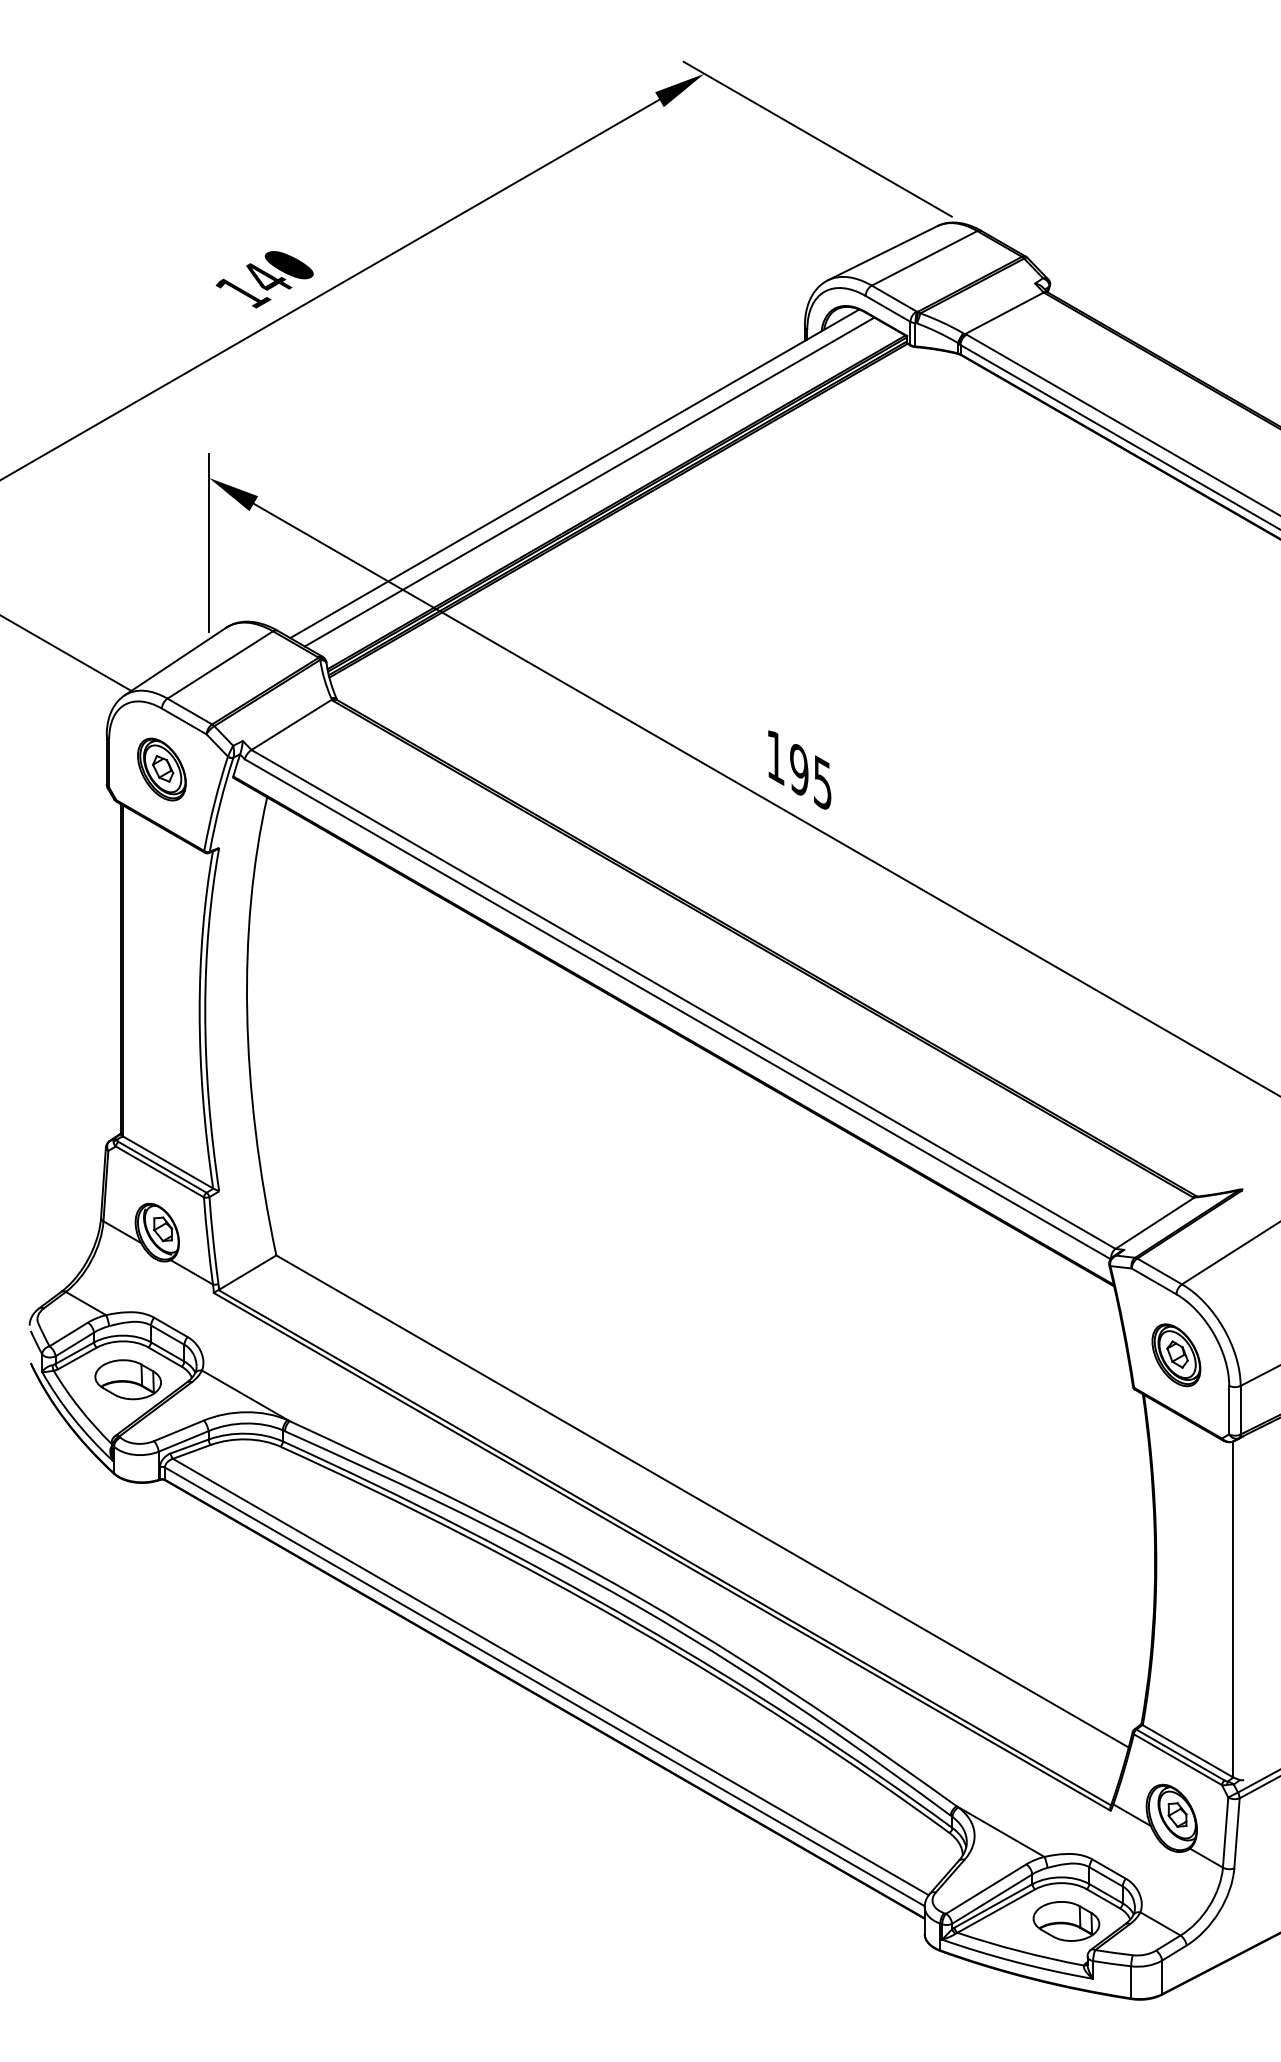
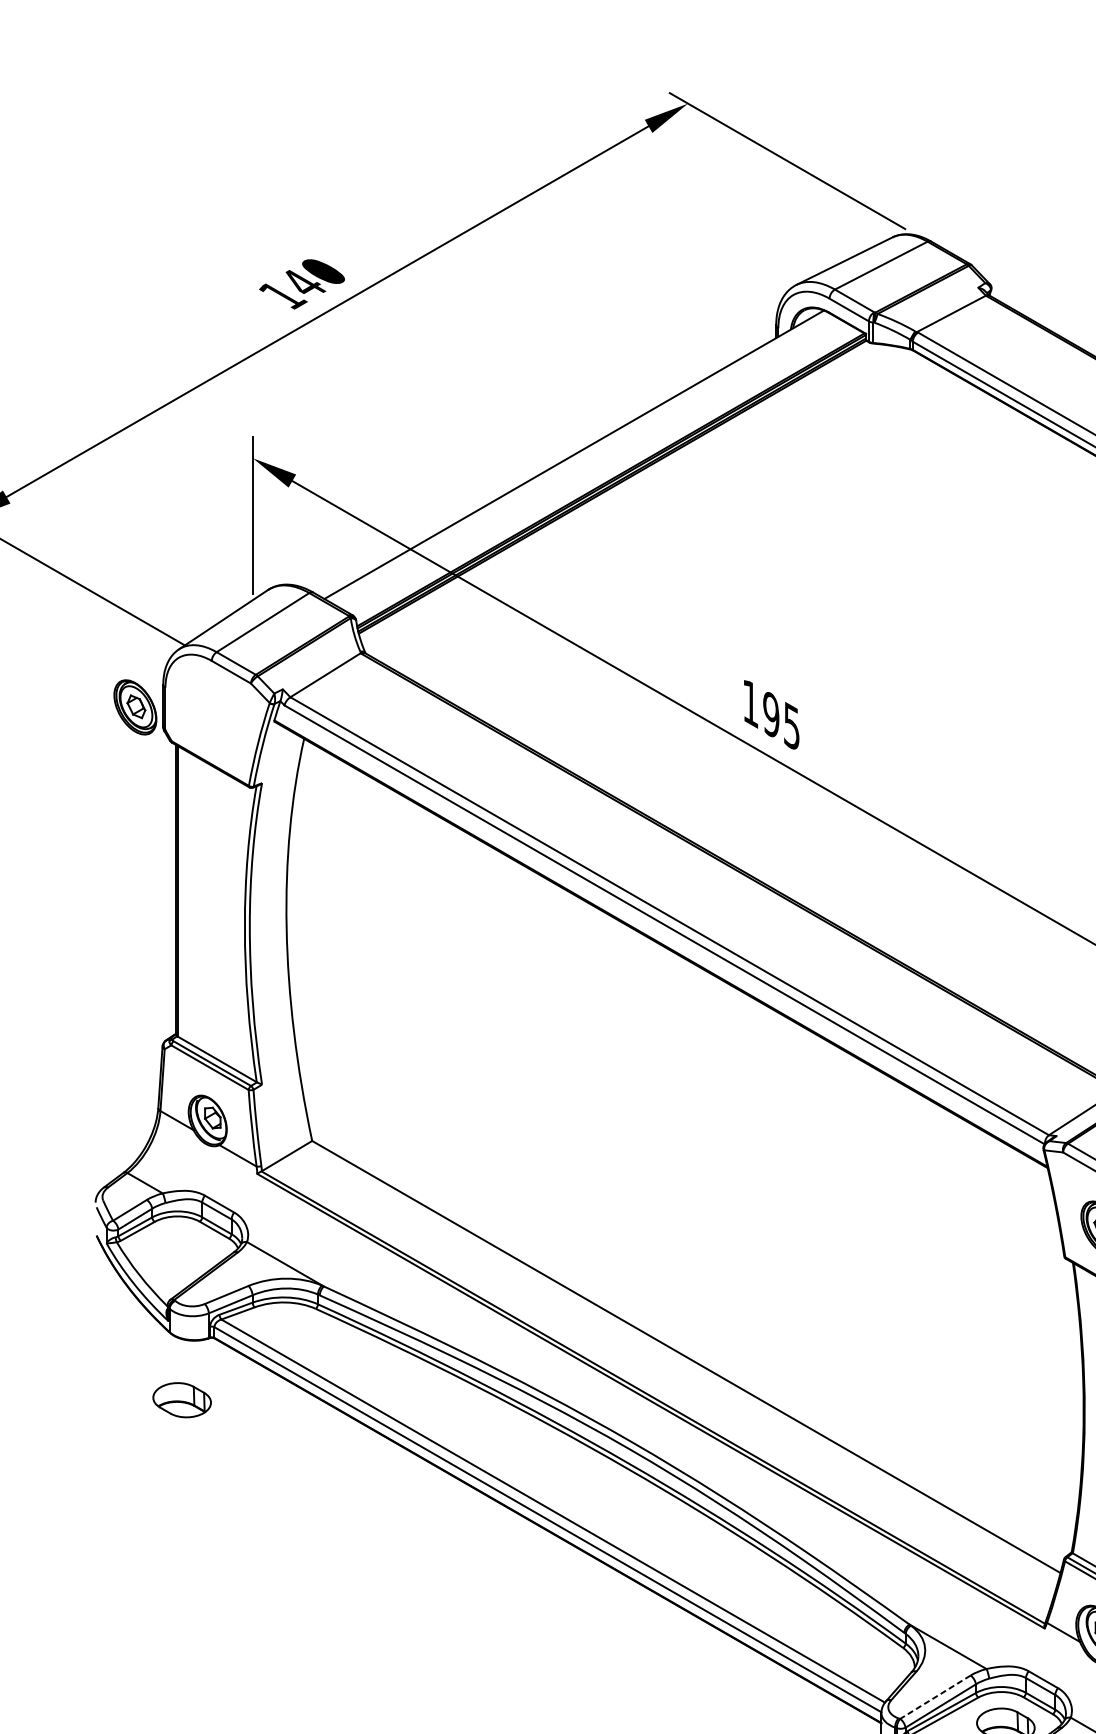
line: (589, 481) -> (587, 461), removed
part: (161, 769) -> (135, 707), moved
part: (127, 1379) -> (181, 1400), moved
line: (985, 1889) -> (934, 1697), solid -> dashed

